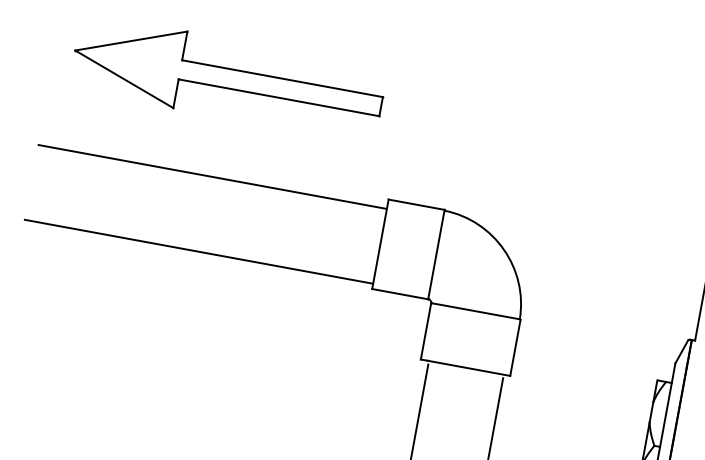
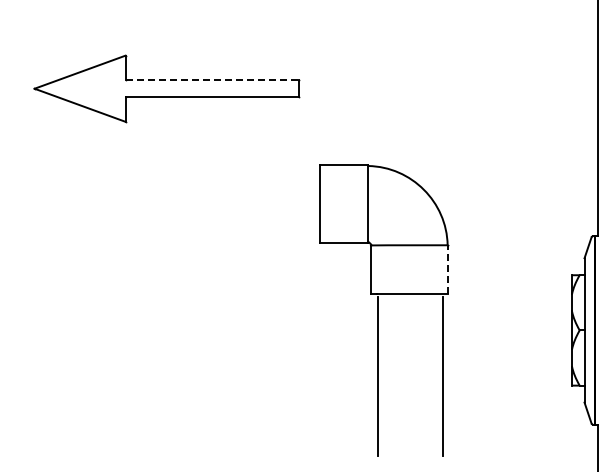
line: (282, 78) -> (212, 80), solid -> dashed
line: (212, 176) -> (168, 173), removed
line: (198, 252) -> (168, 238), removed
line: (515, 347) -> (448, 269), solid -> dashed

